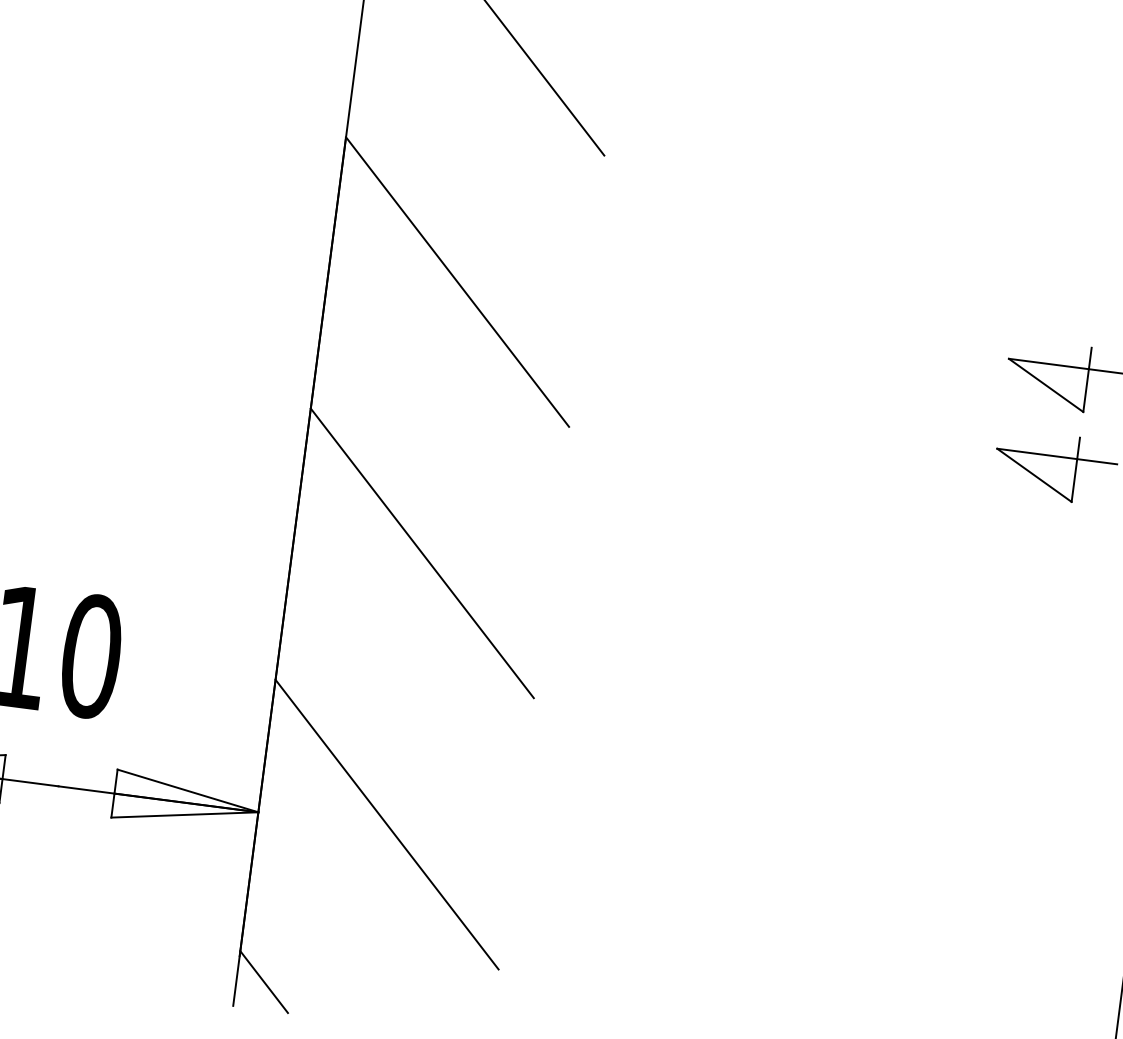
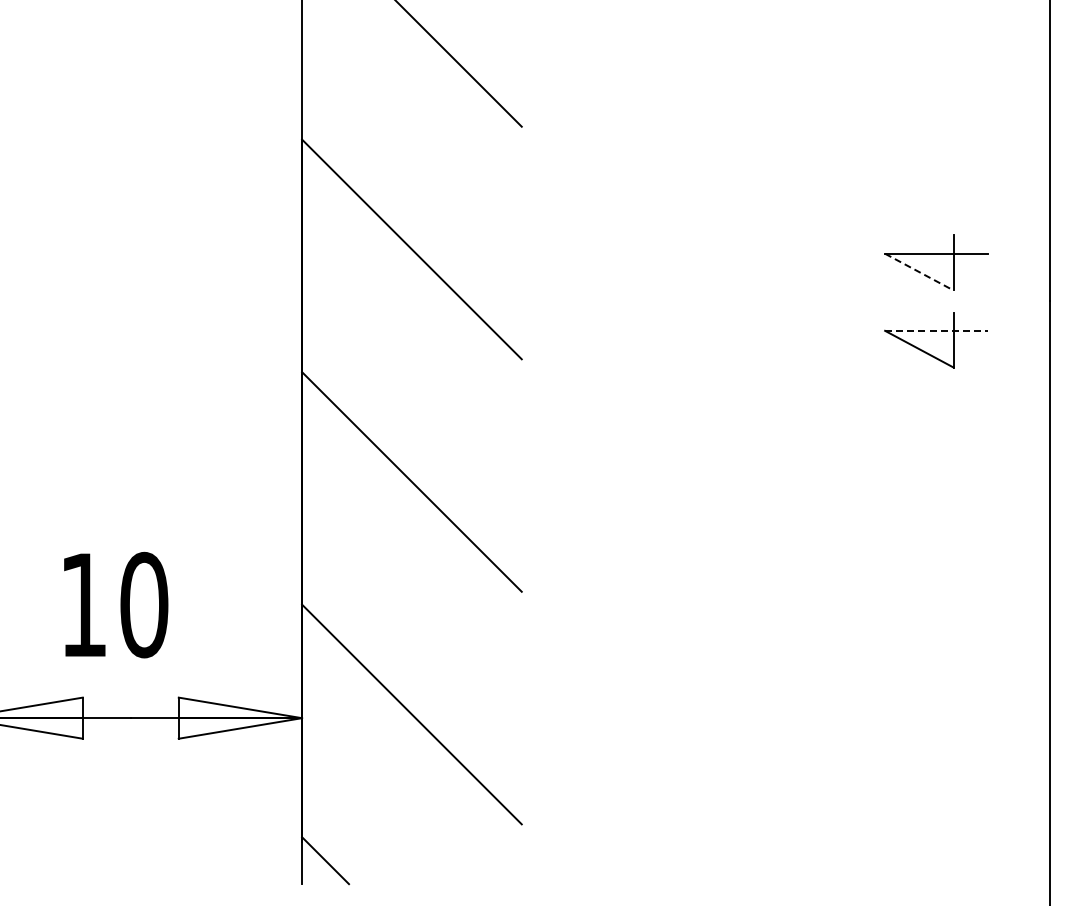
line: (1046, 385) -> (919, 272), solid -> dashed
line: (1057, 456) -> (936, 330), solid -> dashed

